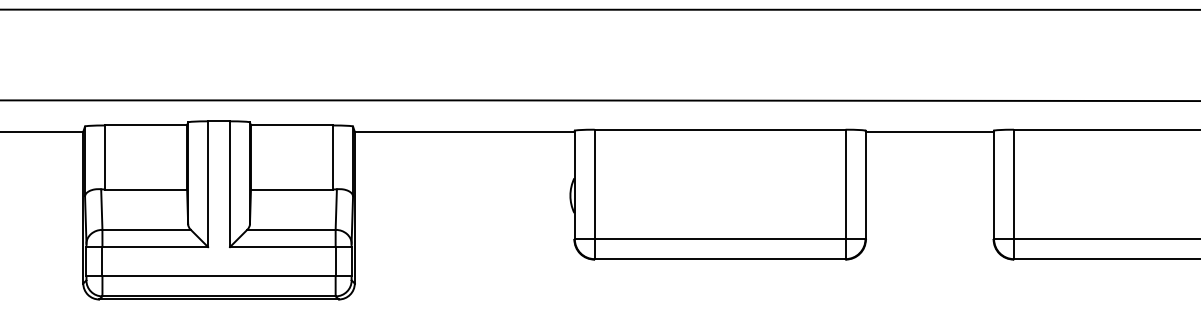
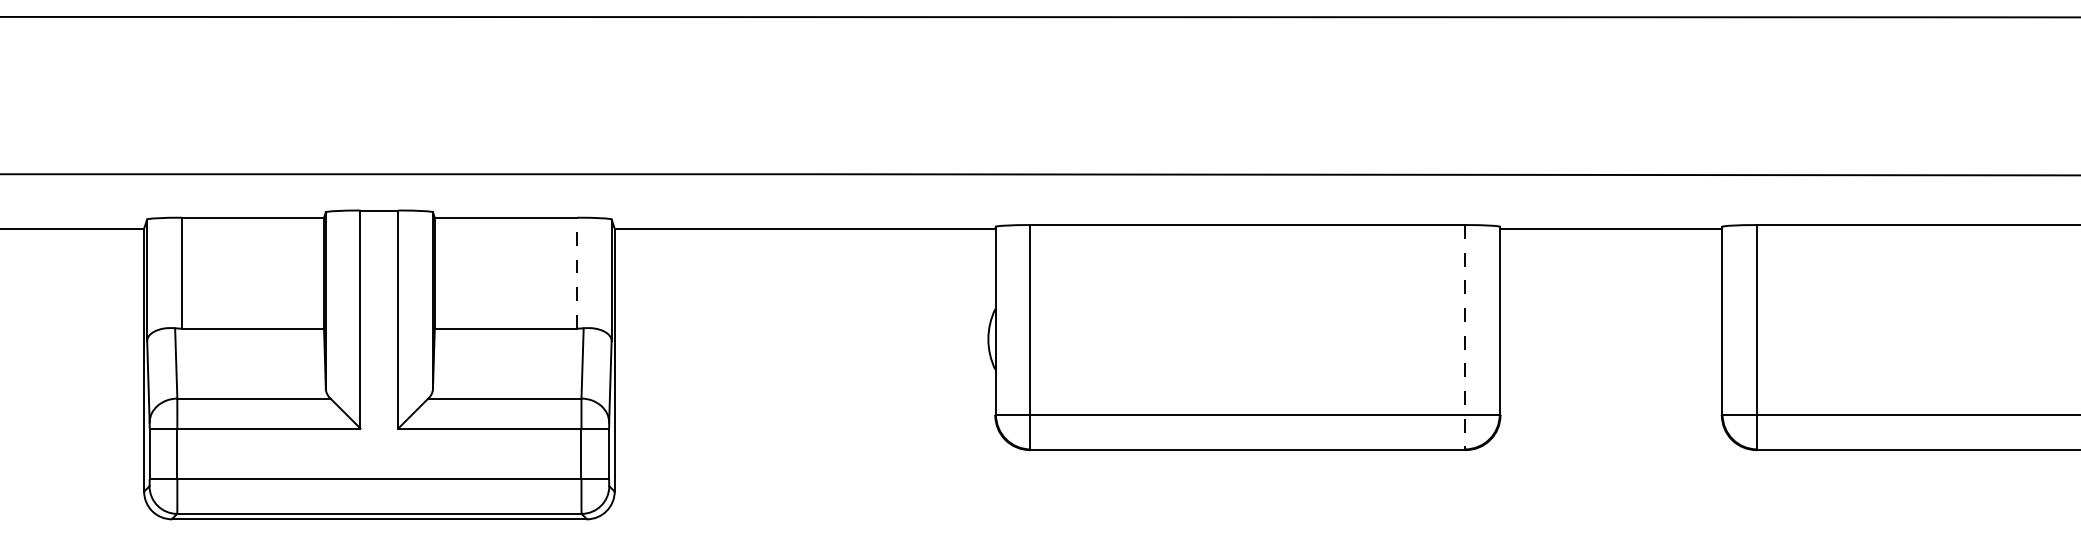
line: (333, 157) -> (577, 273), solid -> dashed
line: (845, 194) -> (1465, 337), solid -> dashed

